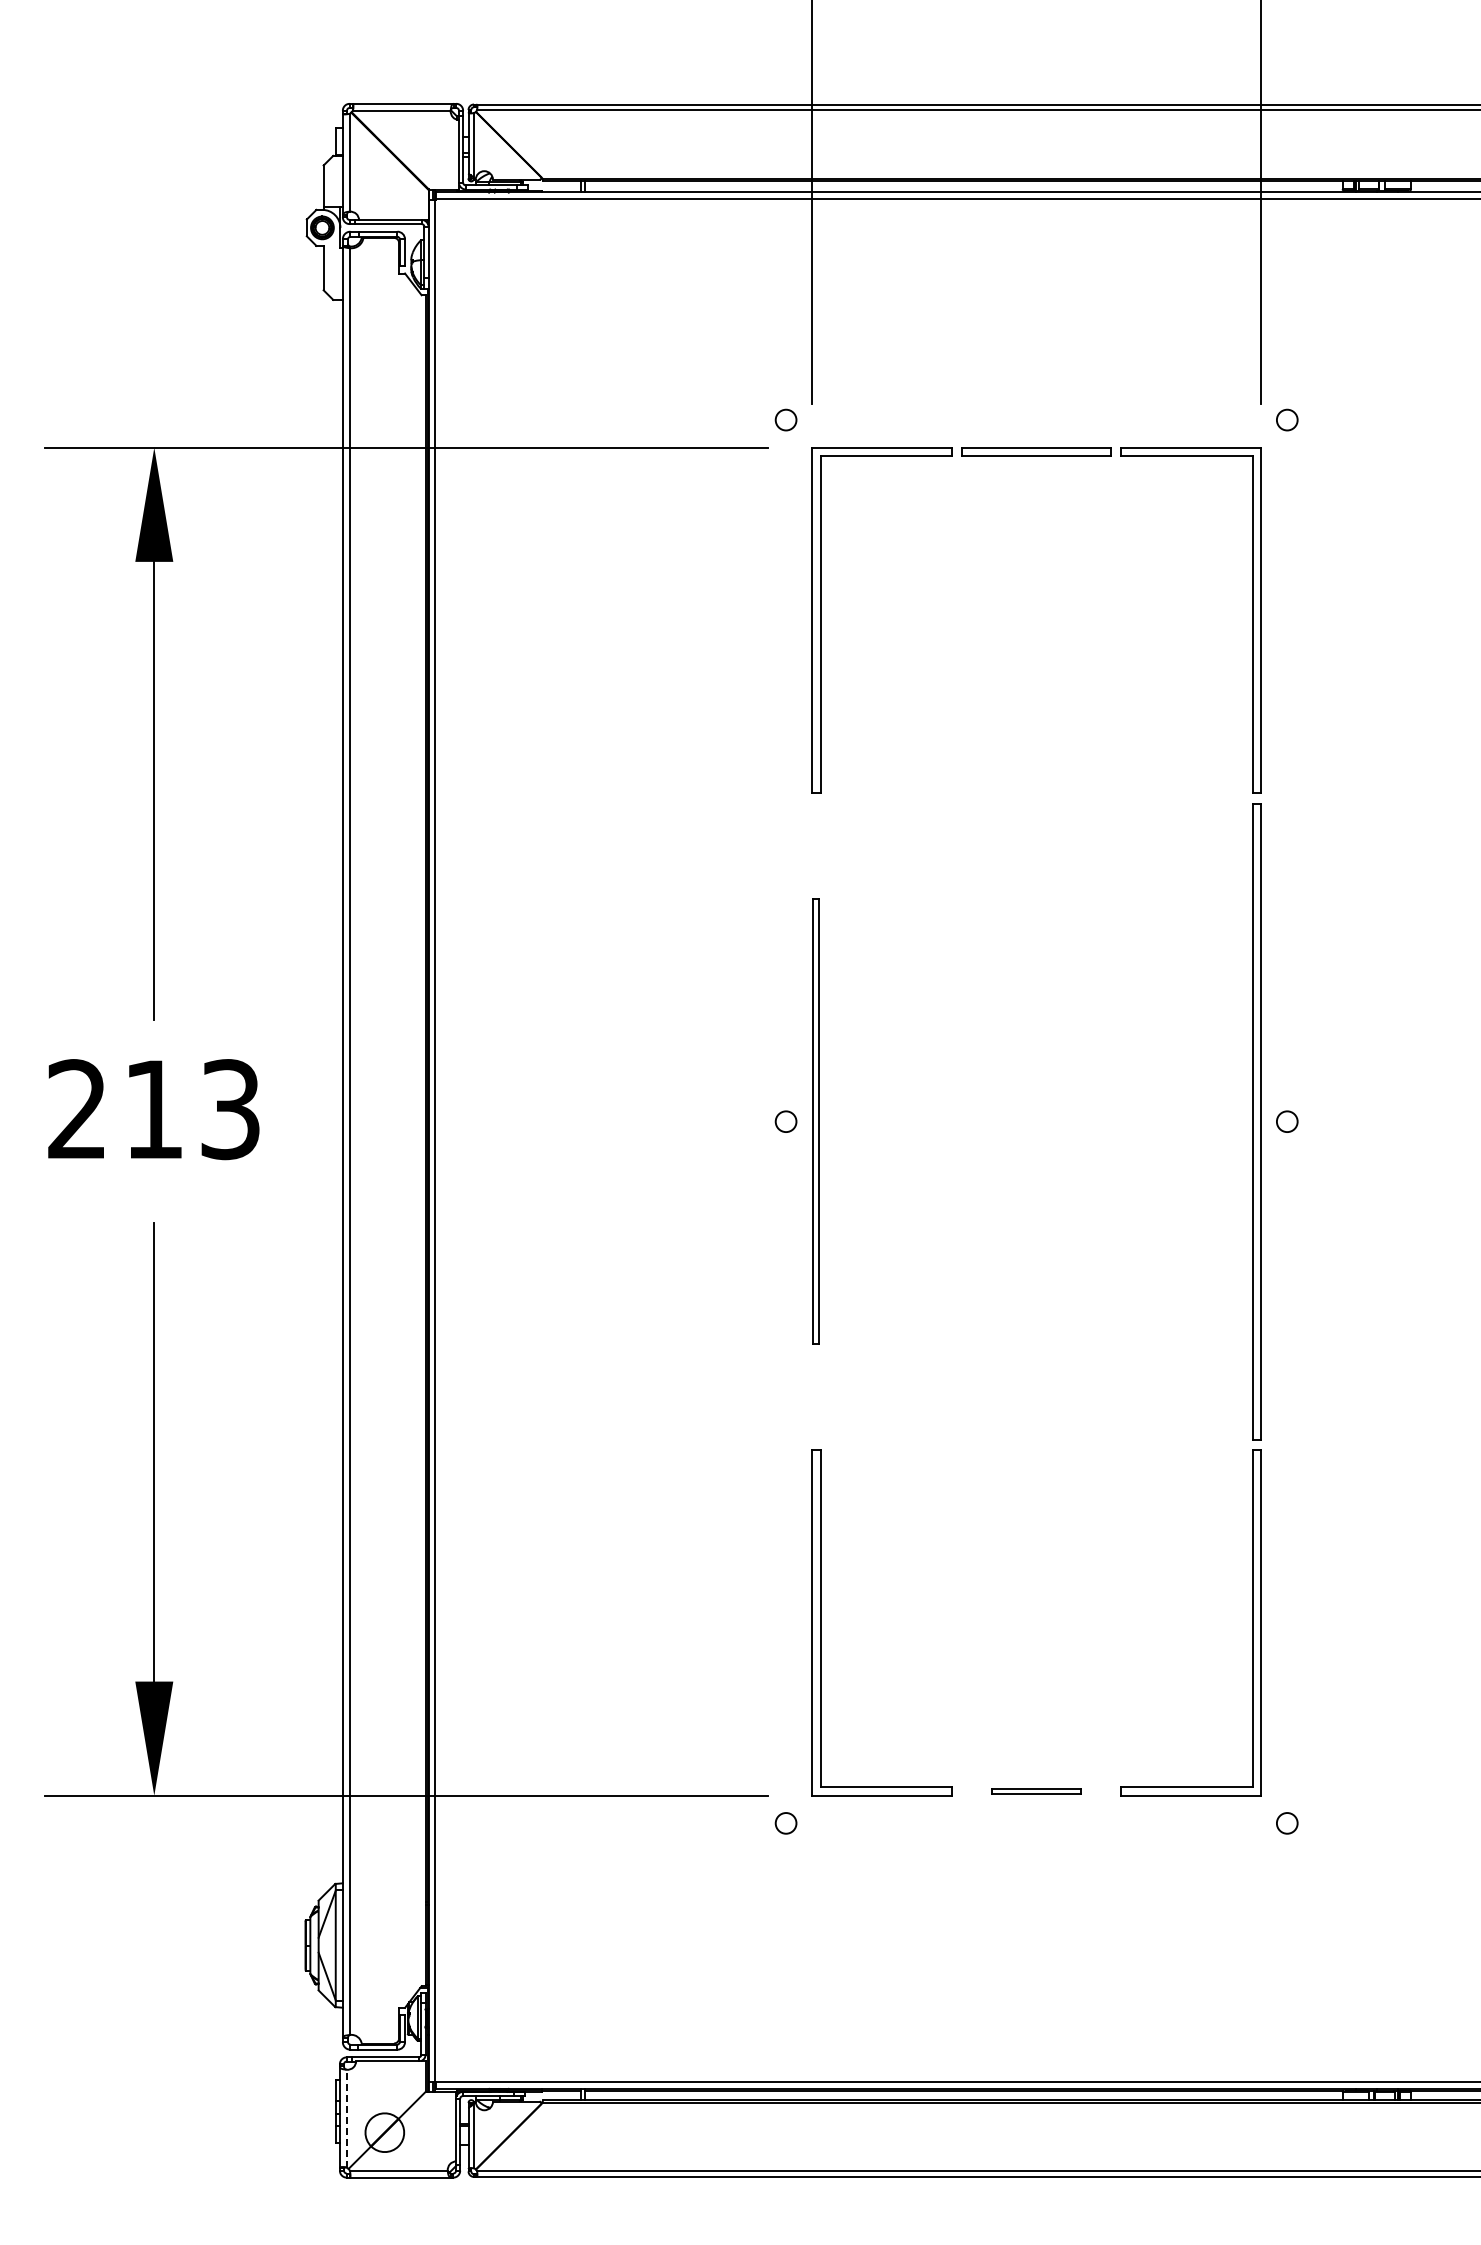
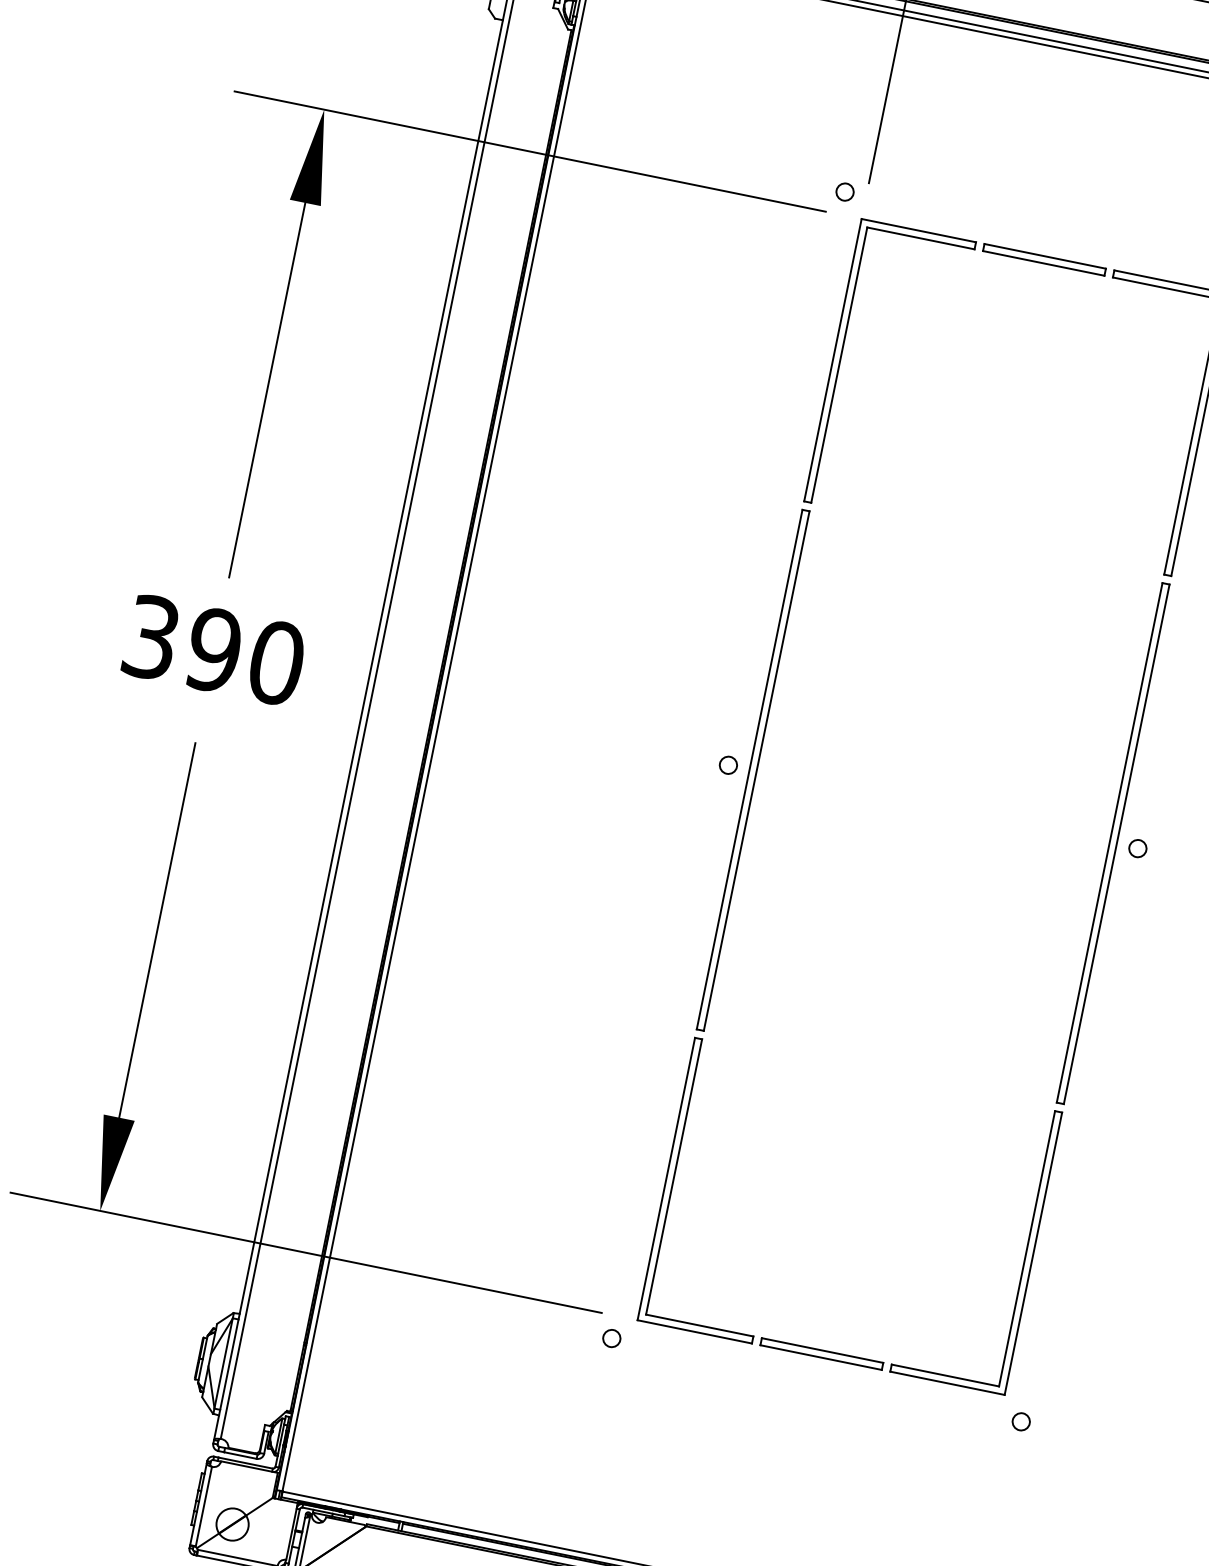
text: (154, 1109) -> (214, 650), 213 -> 390
part: (816, 1121) -> (753, 770), size x1.43
part: (1036, 1791) -> (821, 1354), size x1.67
line: (346, 2118) -> (203, 1506), dashed -> solid

